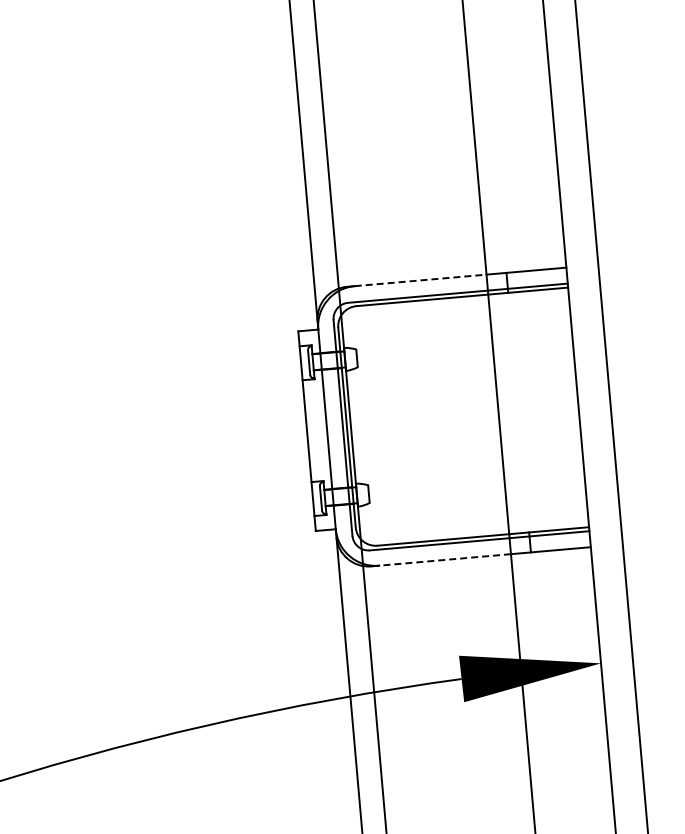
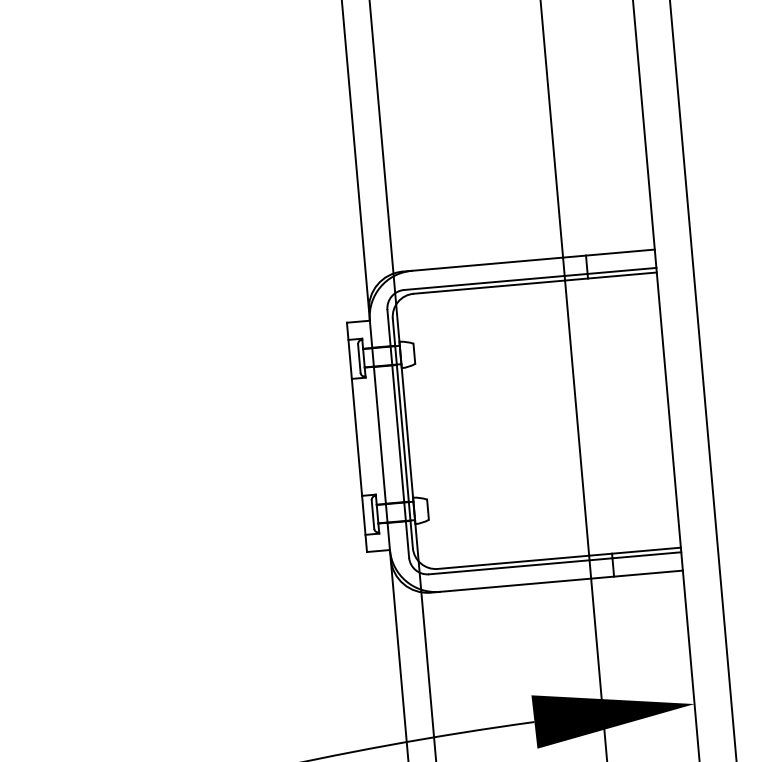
line: (421, 280) -> (488, 264), dashed -> solid
line: (444, 559) -> (514, 584), dashed -> solid

